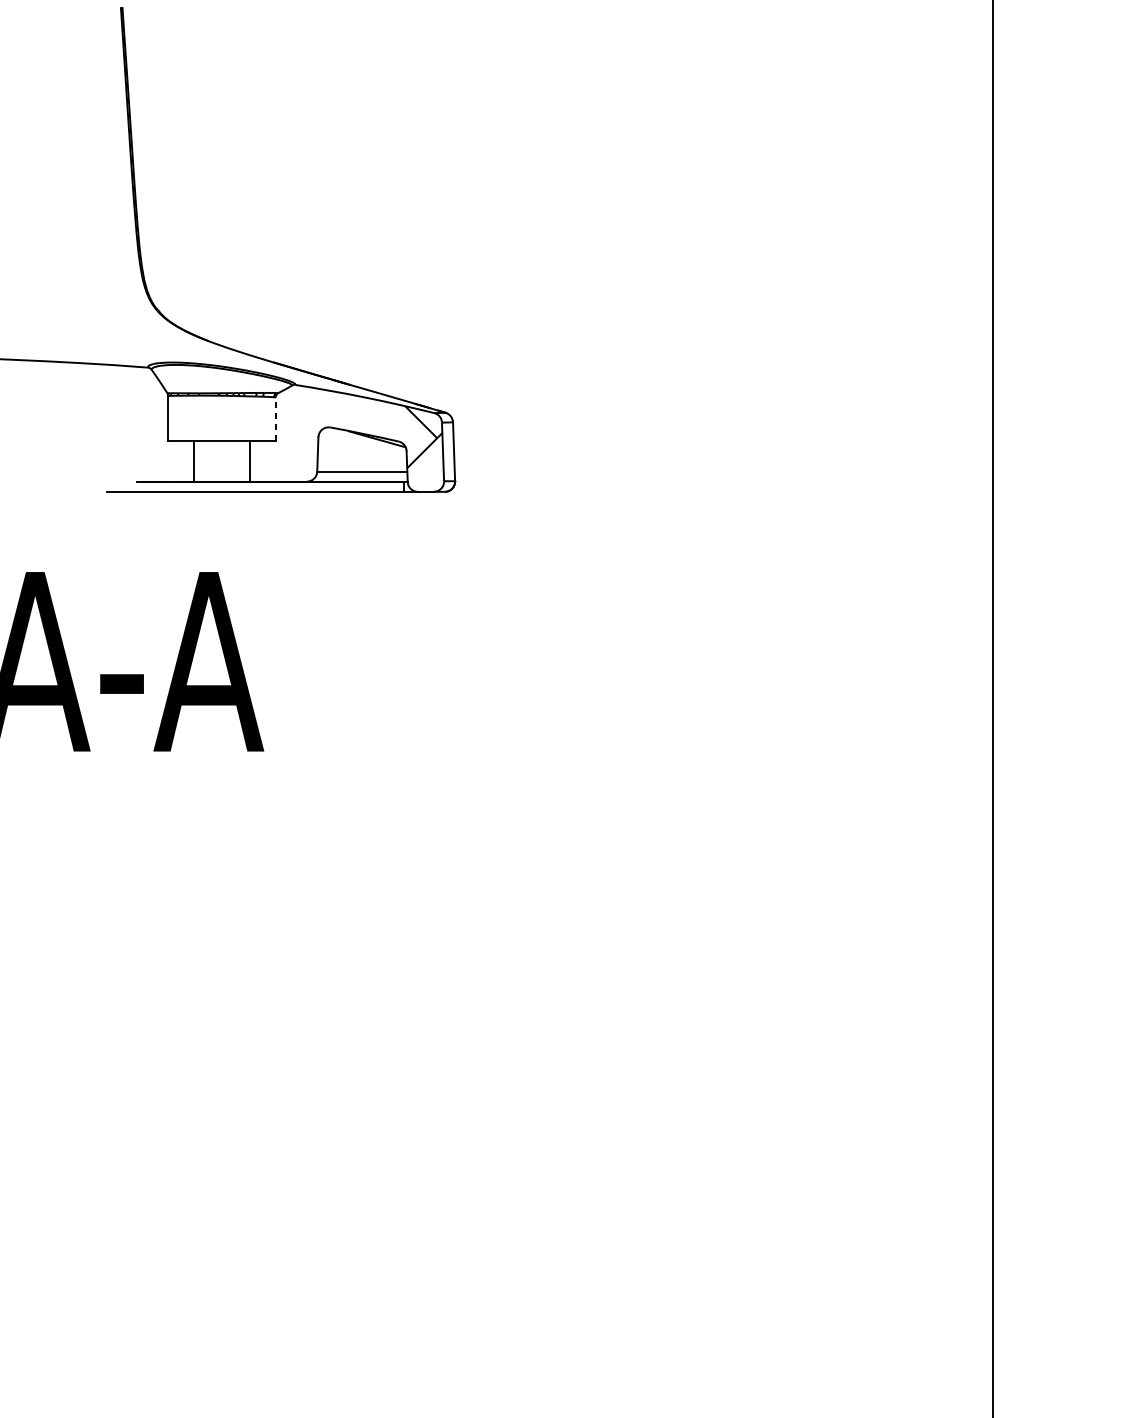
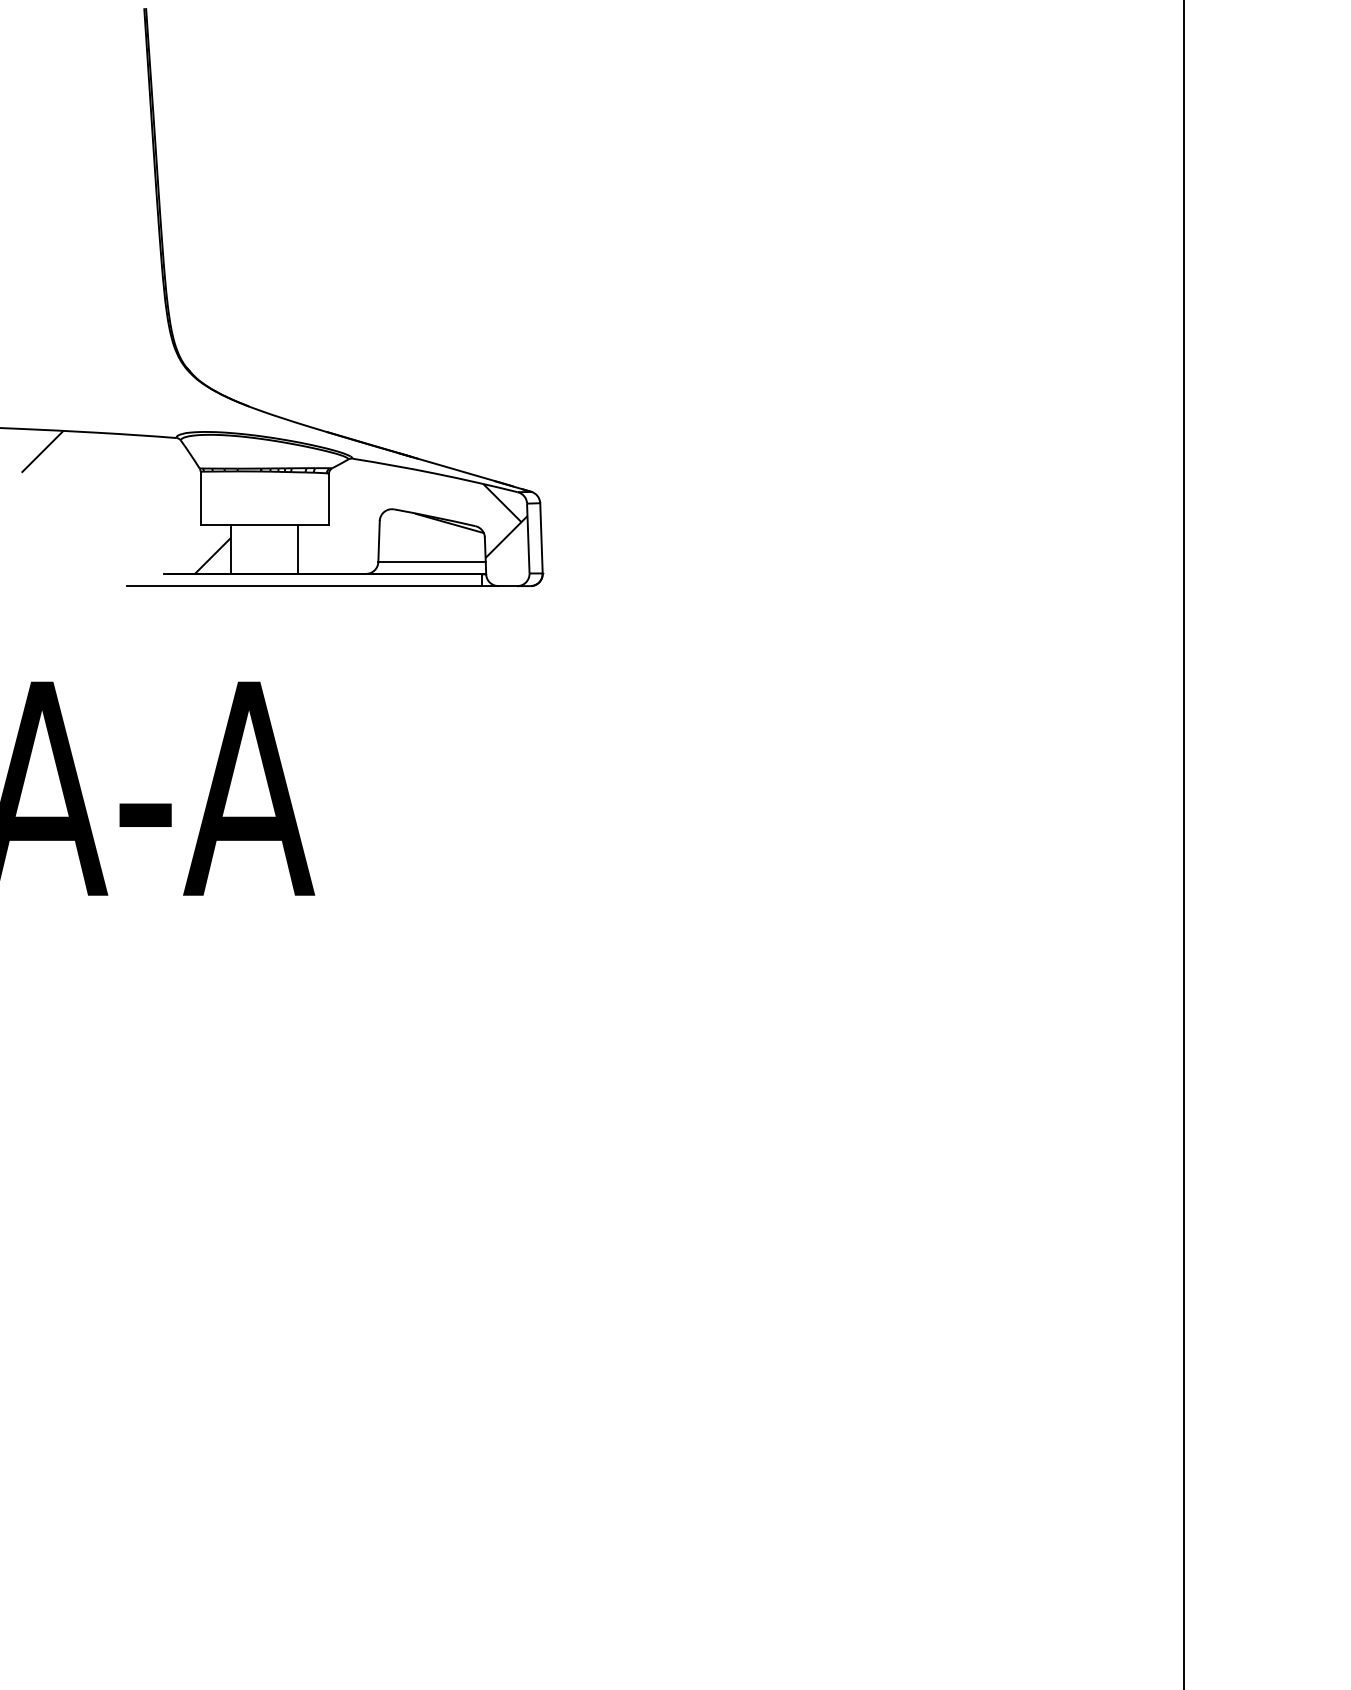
line: (276, 419) -> (329, 499), dashed -> solid
hatch: (105, 420) -> (126, 501), added

